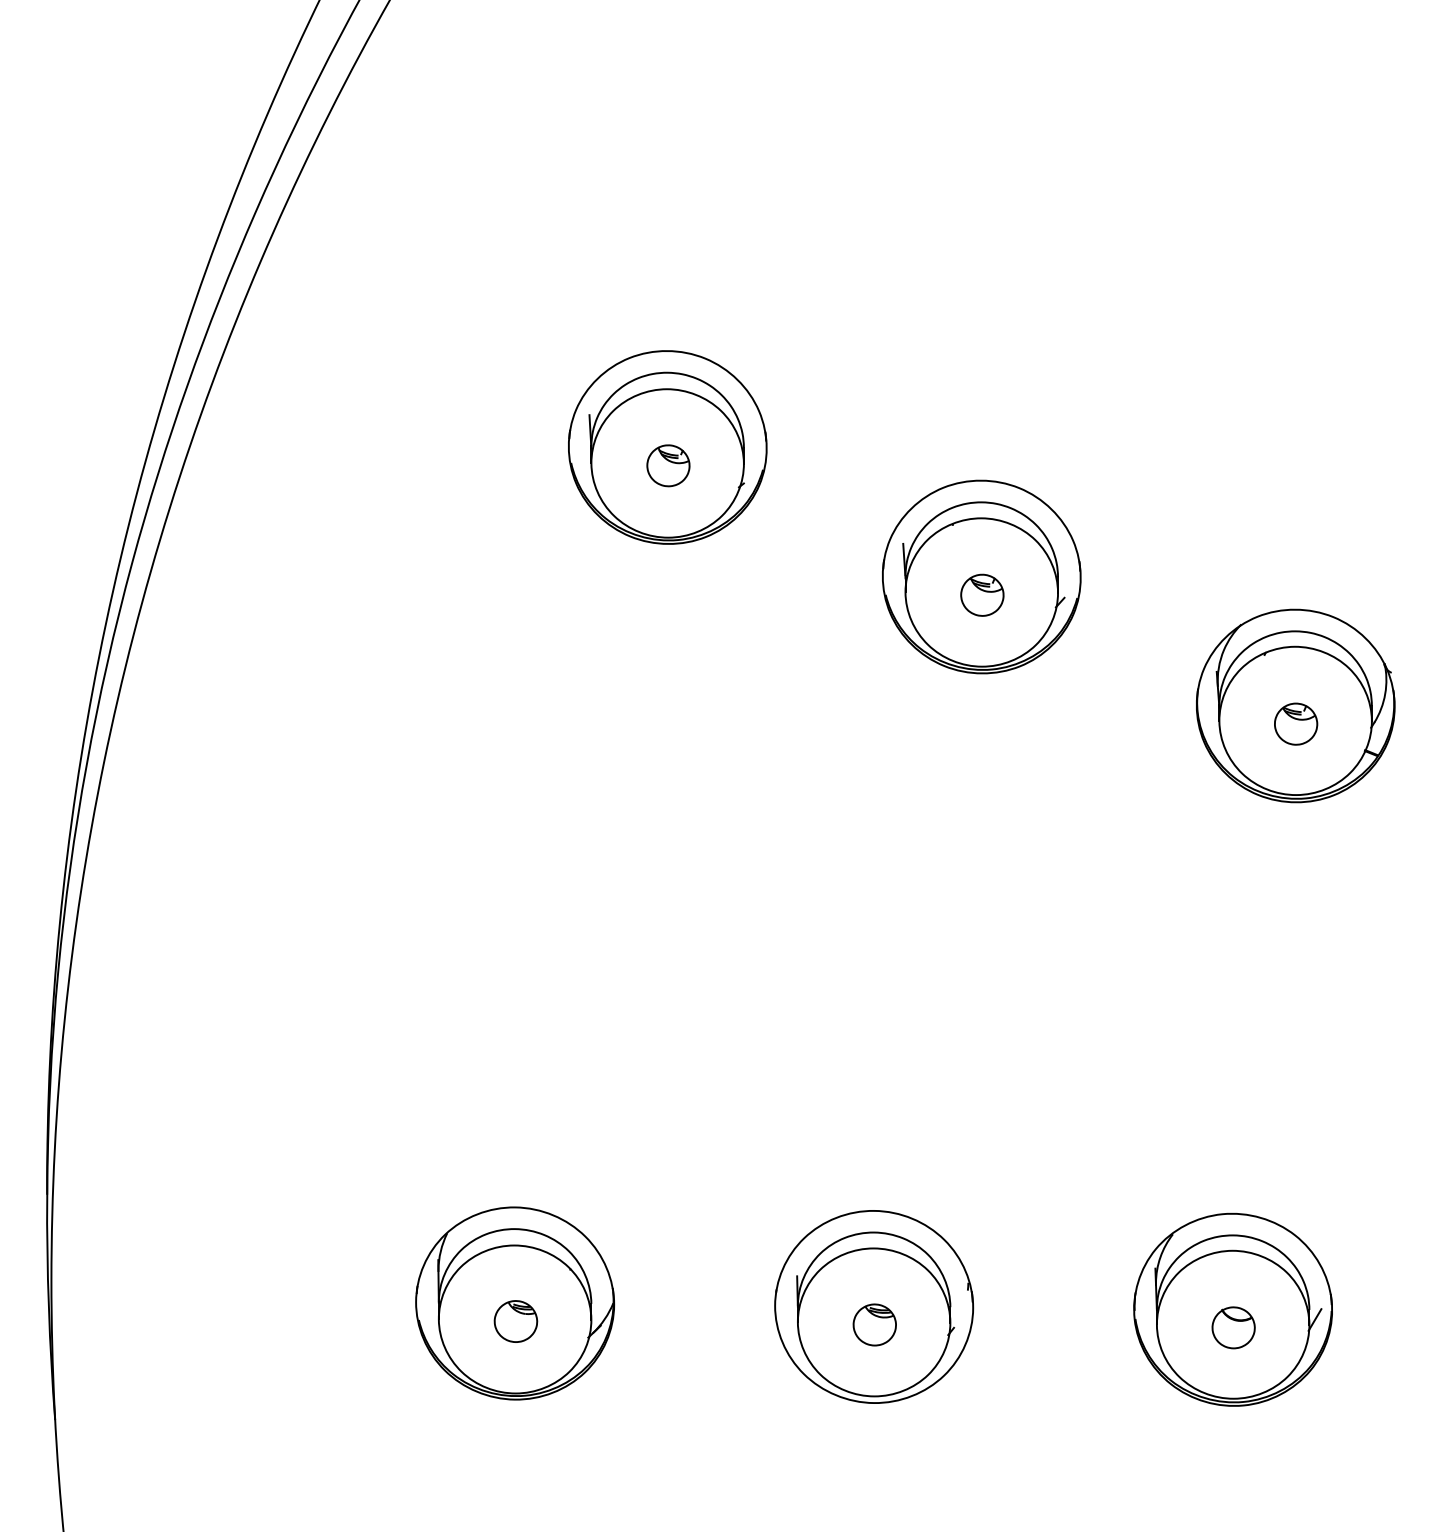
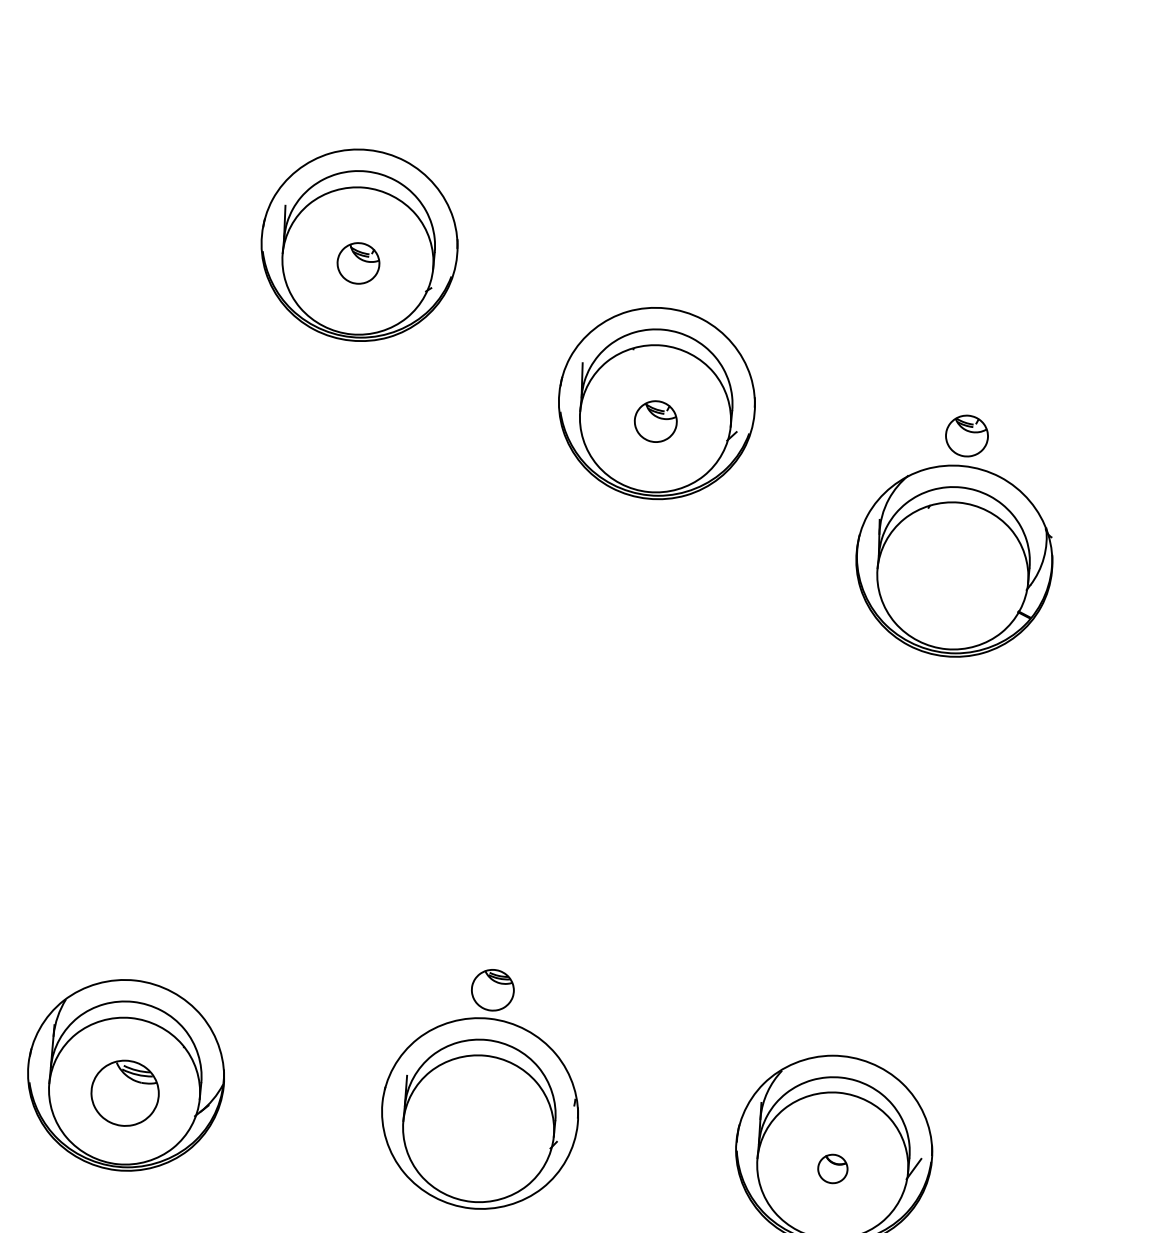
part: (1296, 723) -> (967, 435), moved
part: (515, 1321) -> (124, 1093), size x1.6
part: (874, 1324) -> (492, 989), moved
part: (1233, 1327) -> (832, 1168), size x0.7

